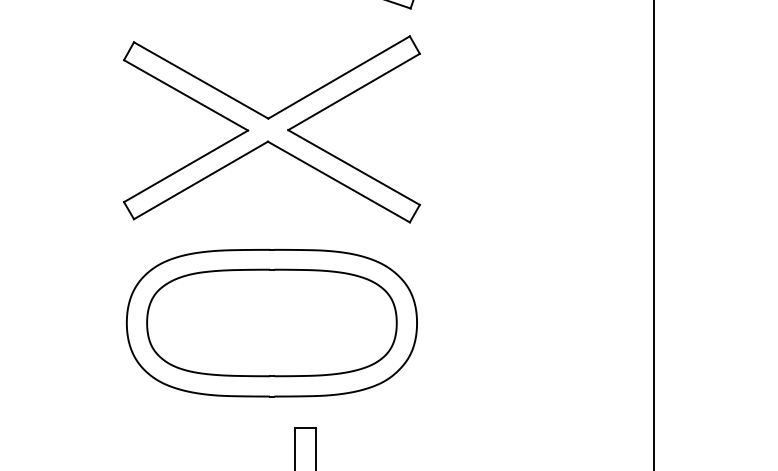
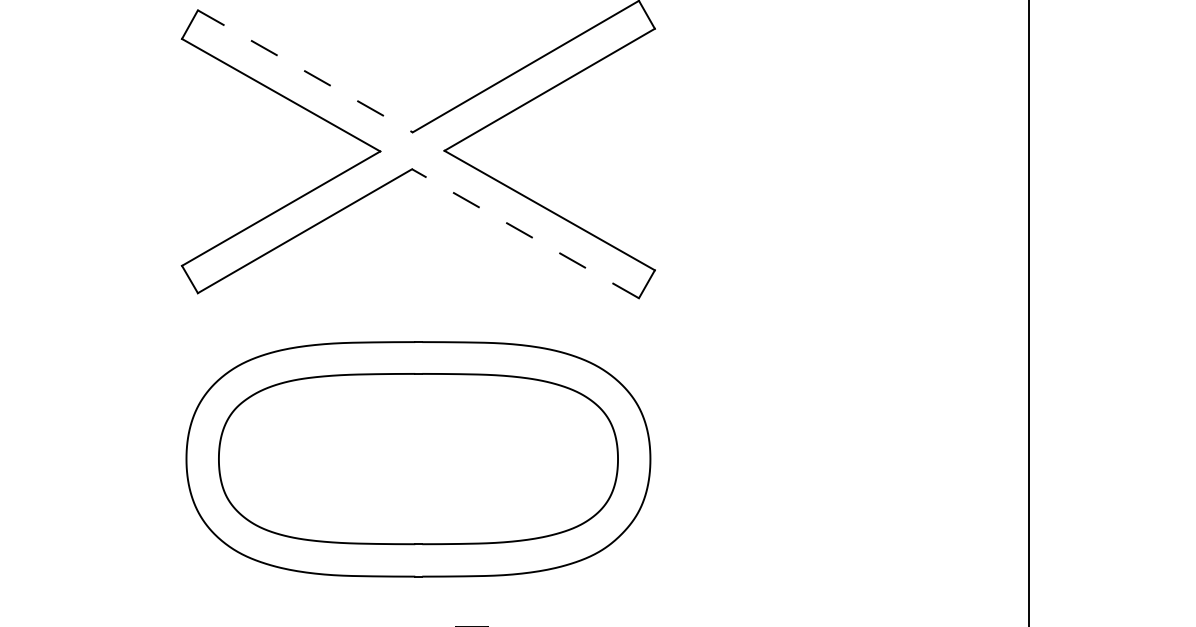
line: (201, 80) -> (305, 71), solid -> dashed
line: (338, 182) -> (524, 234), solid -> dashed

